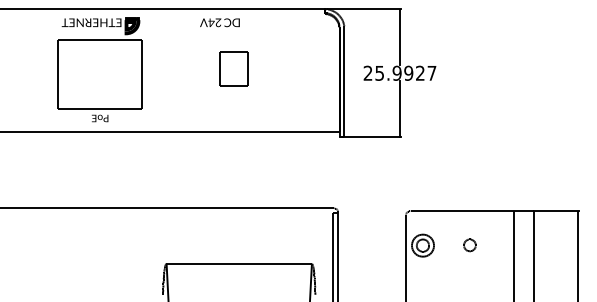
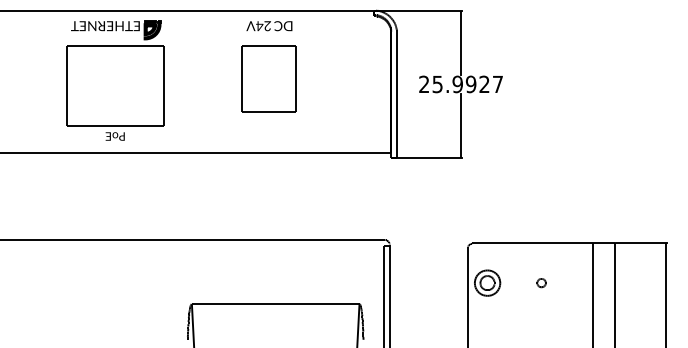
text: (220, 23) -> (269, 26), moved
part: (233, 68) -> (268, 78), size x1.67
part: (469, 245) -> (541, 283), size x0.62

